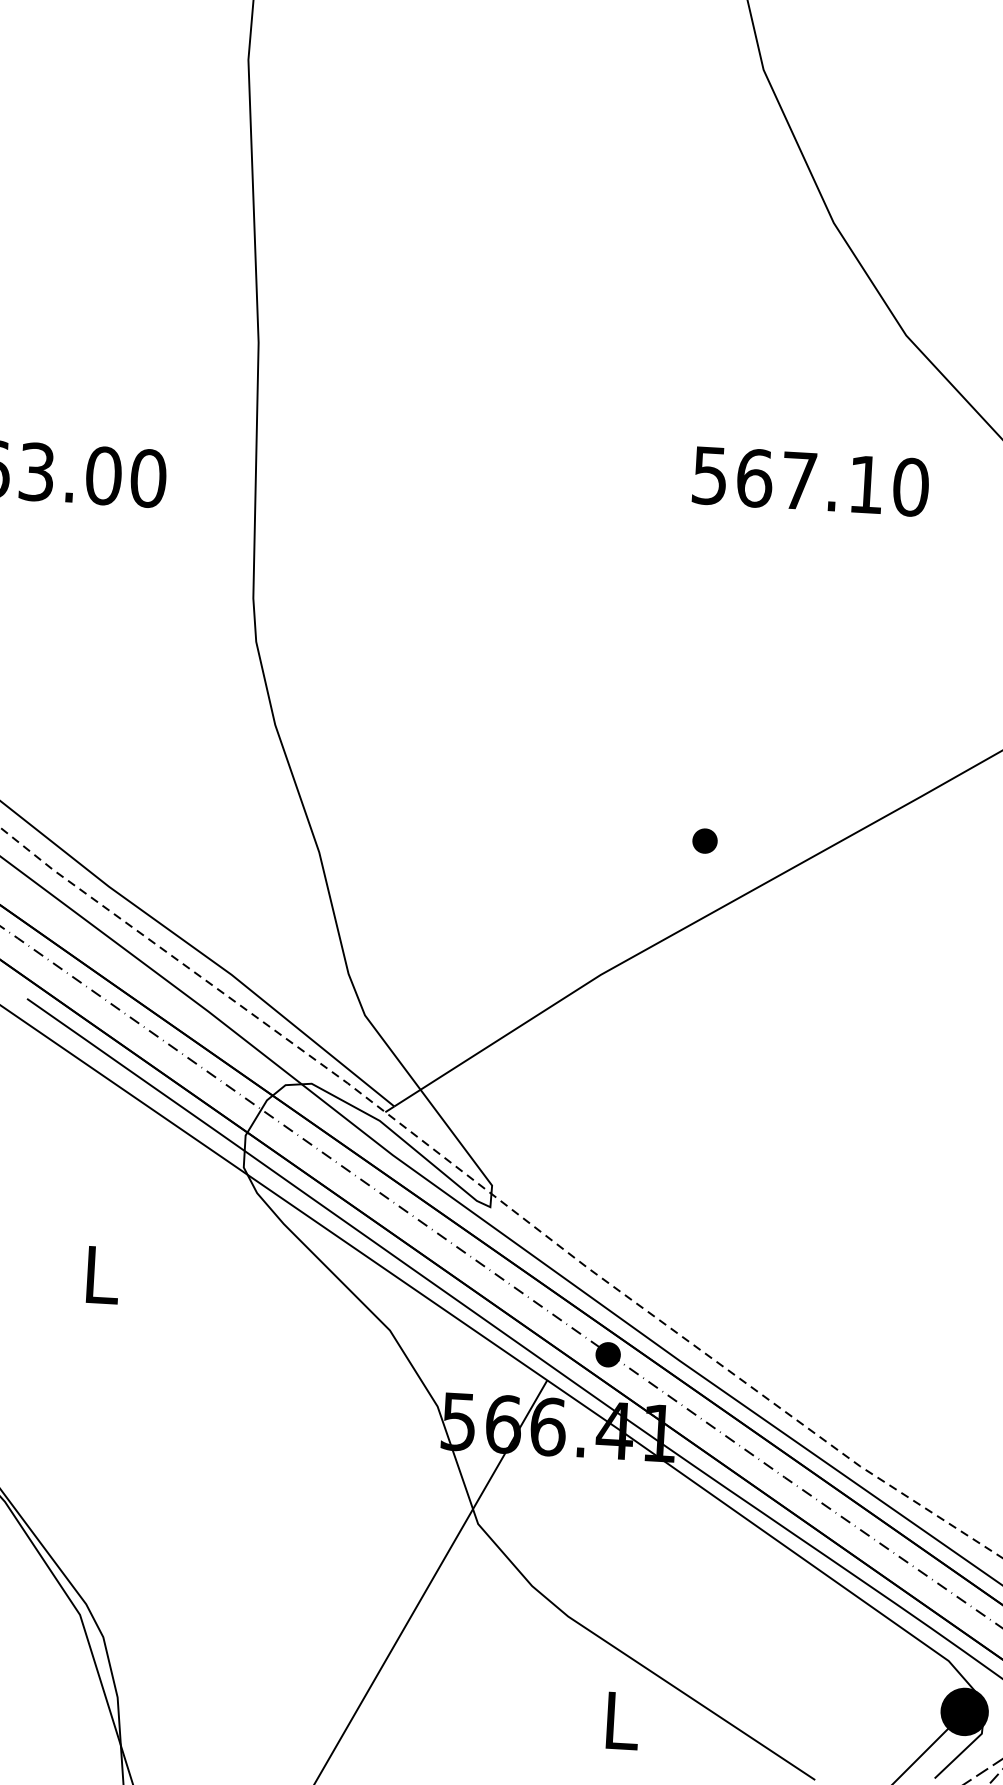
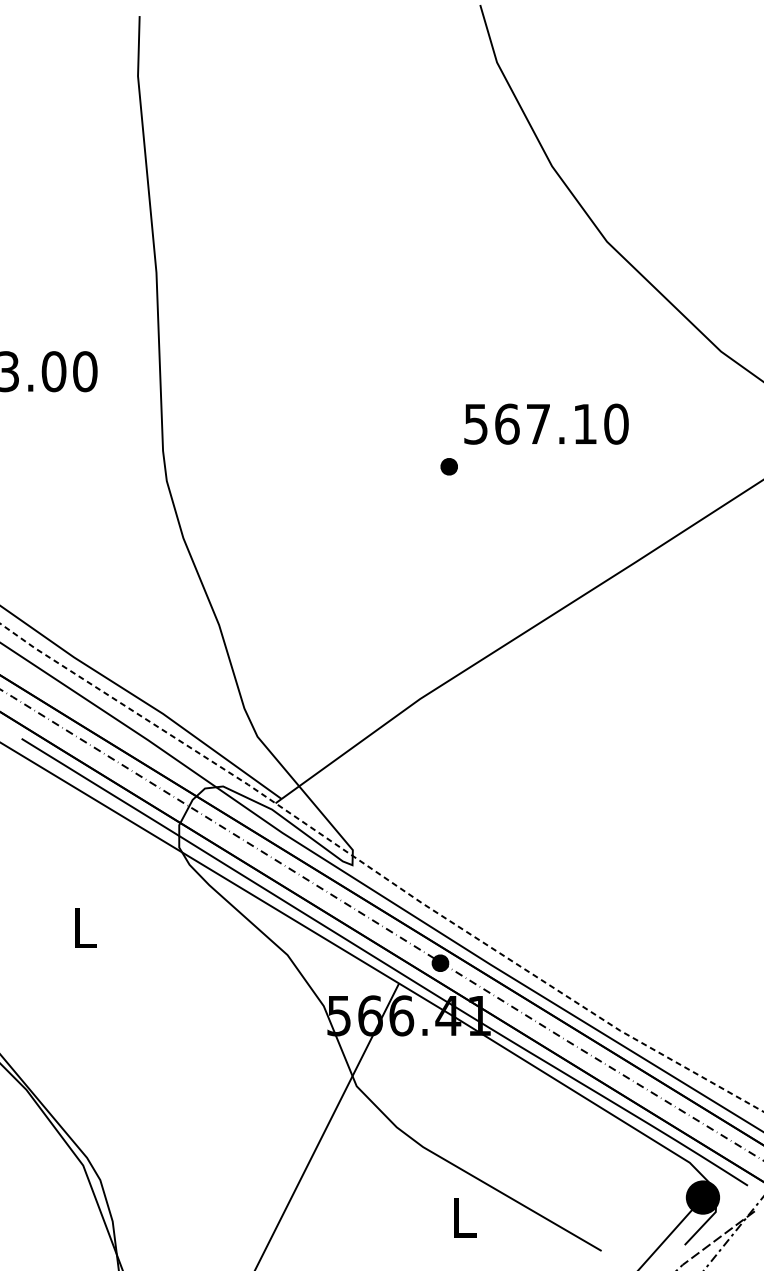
text: (810, 480) -> (546, 423), moved
part: (703, 840) -> (448, 466), moved

